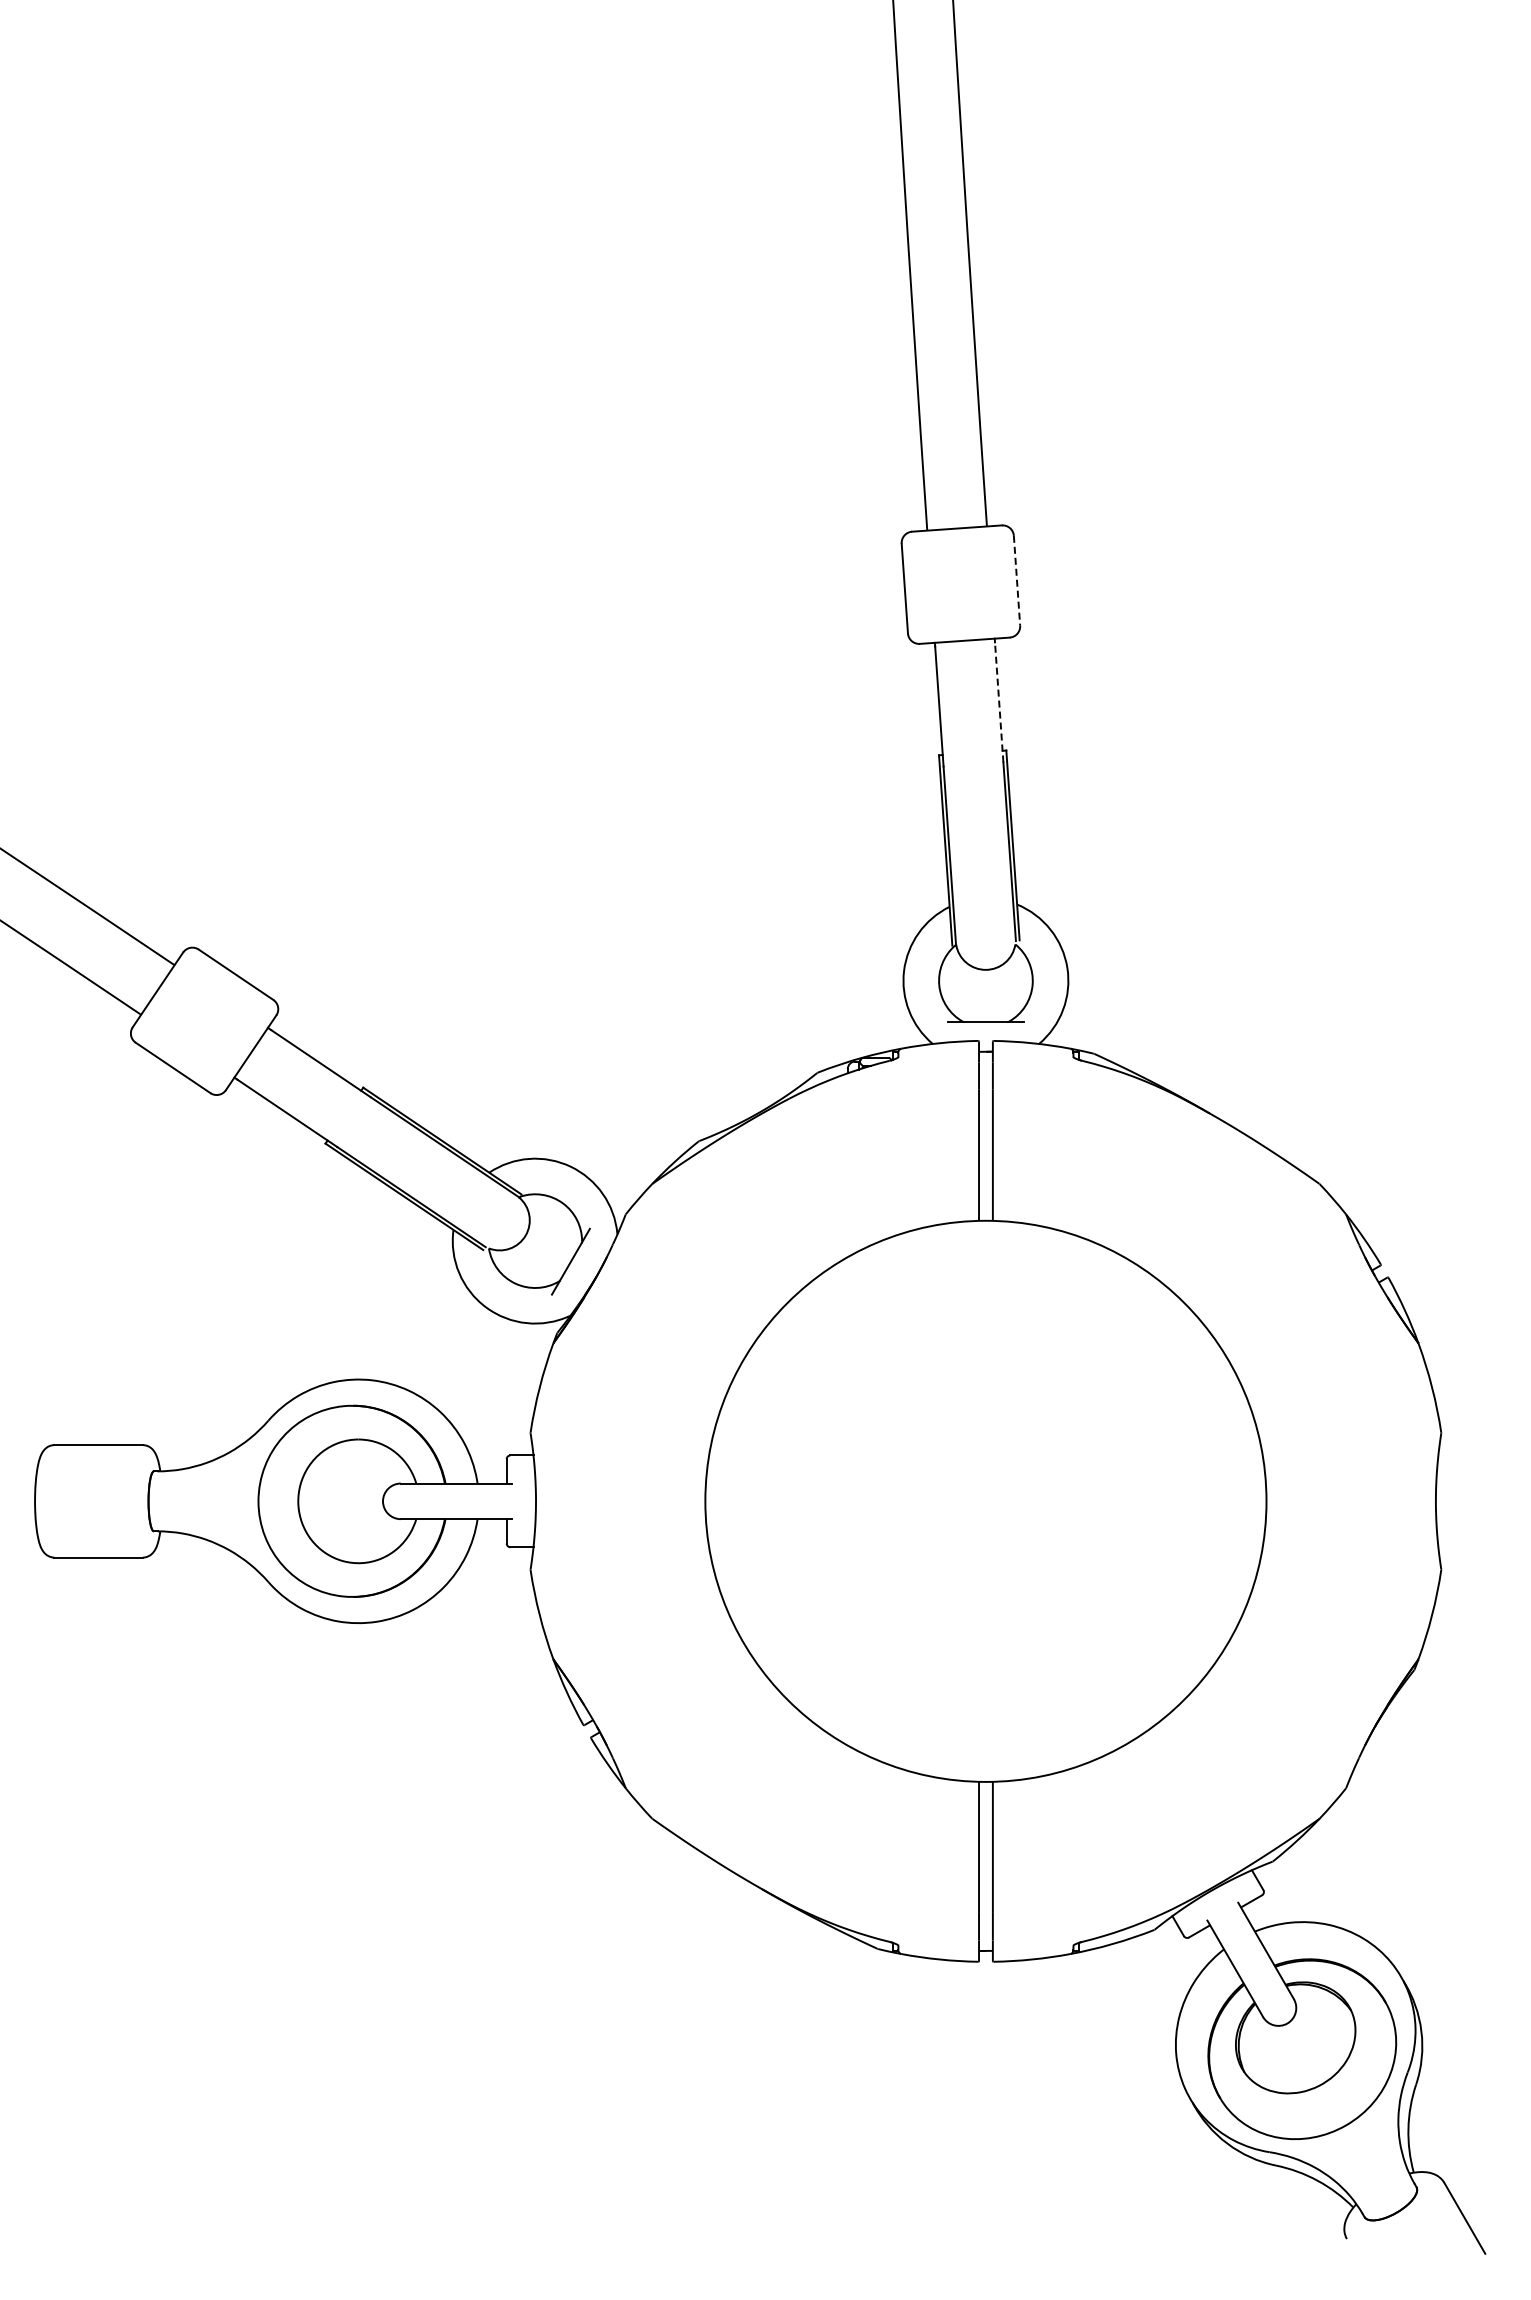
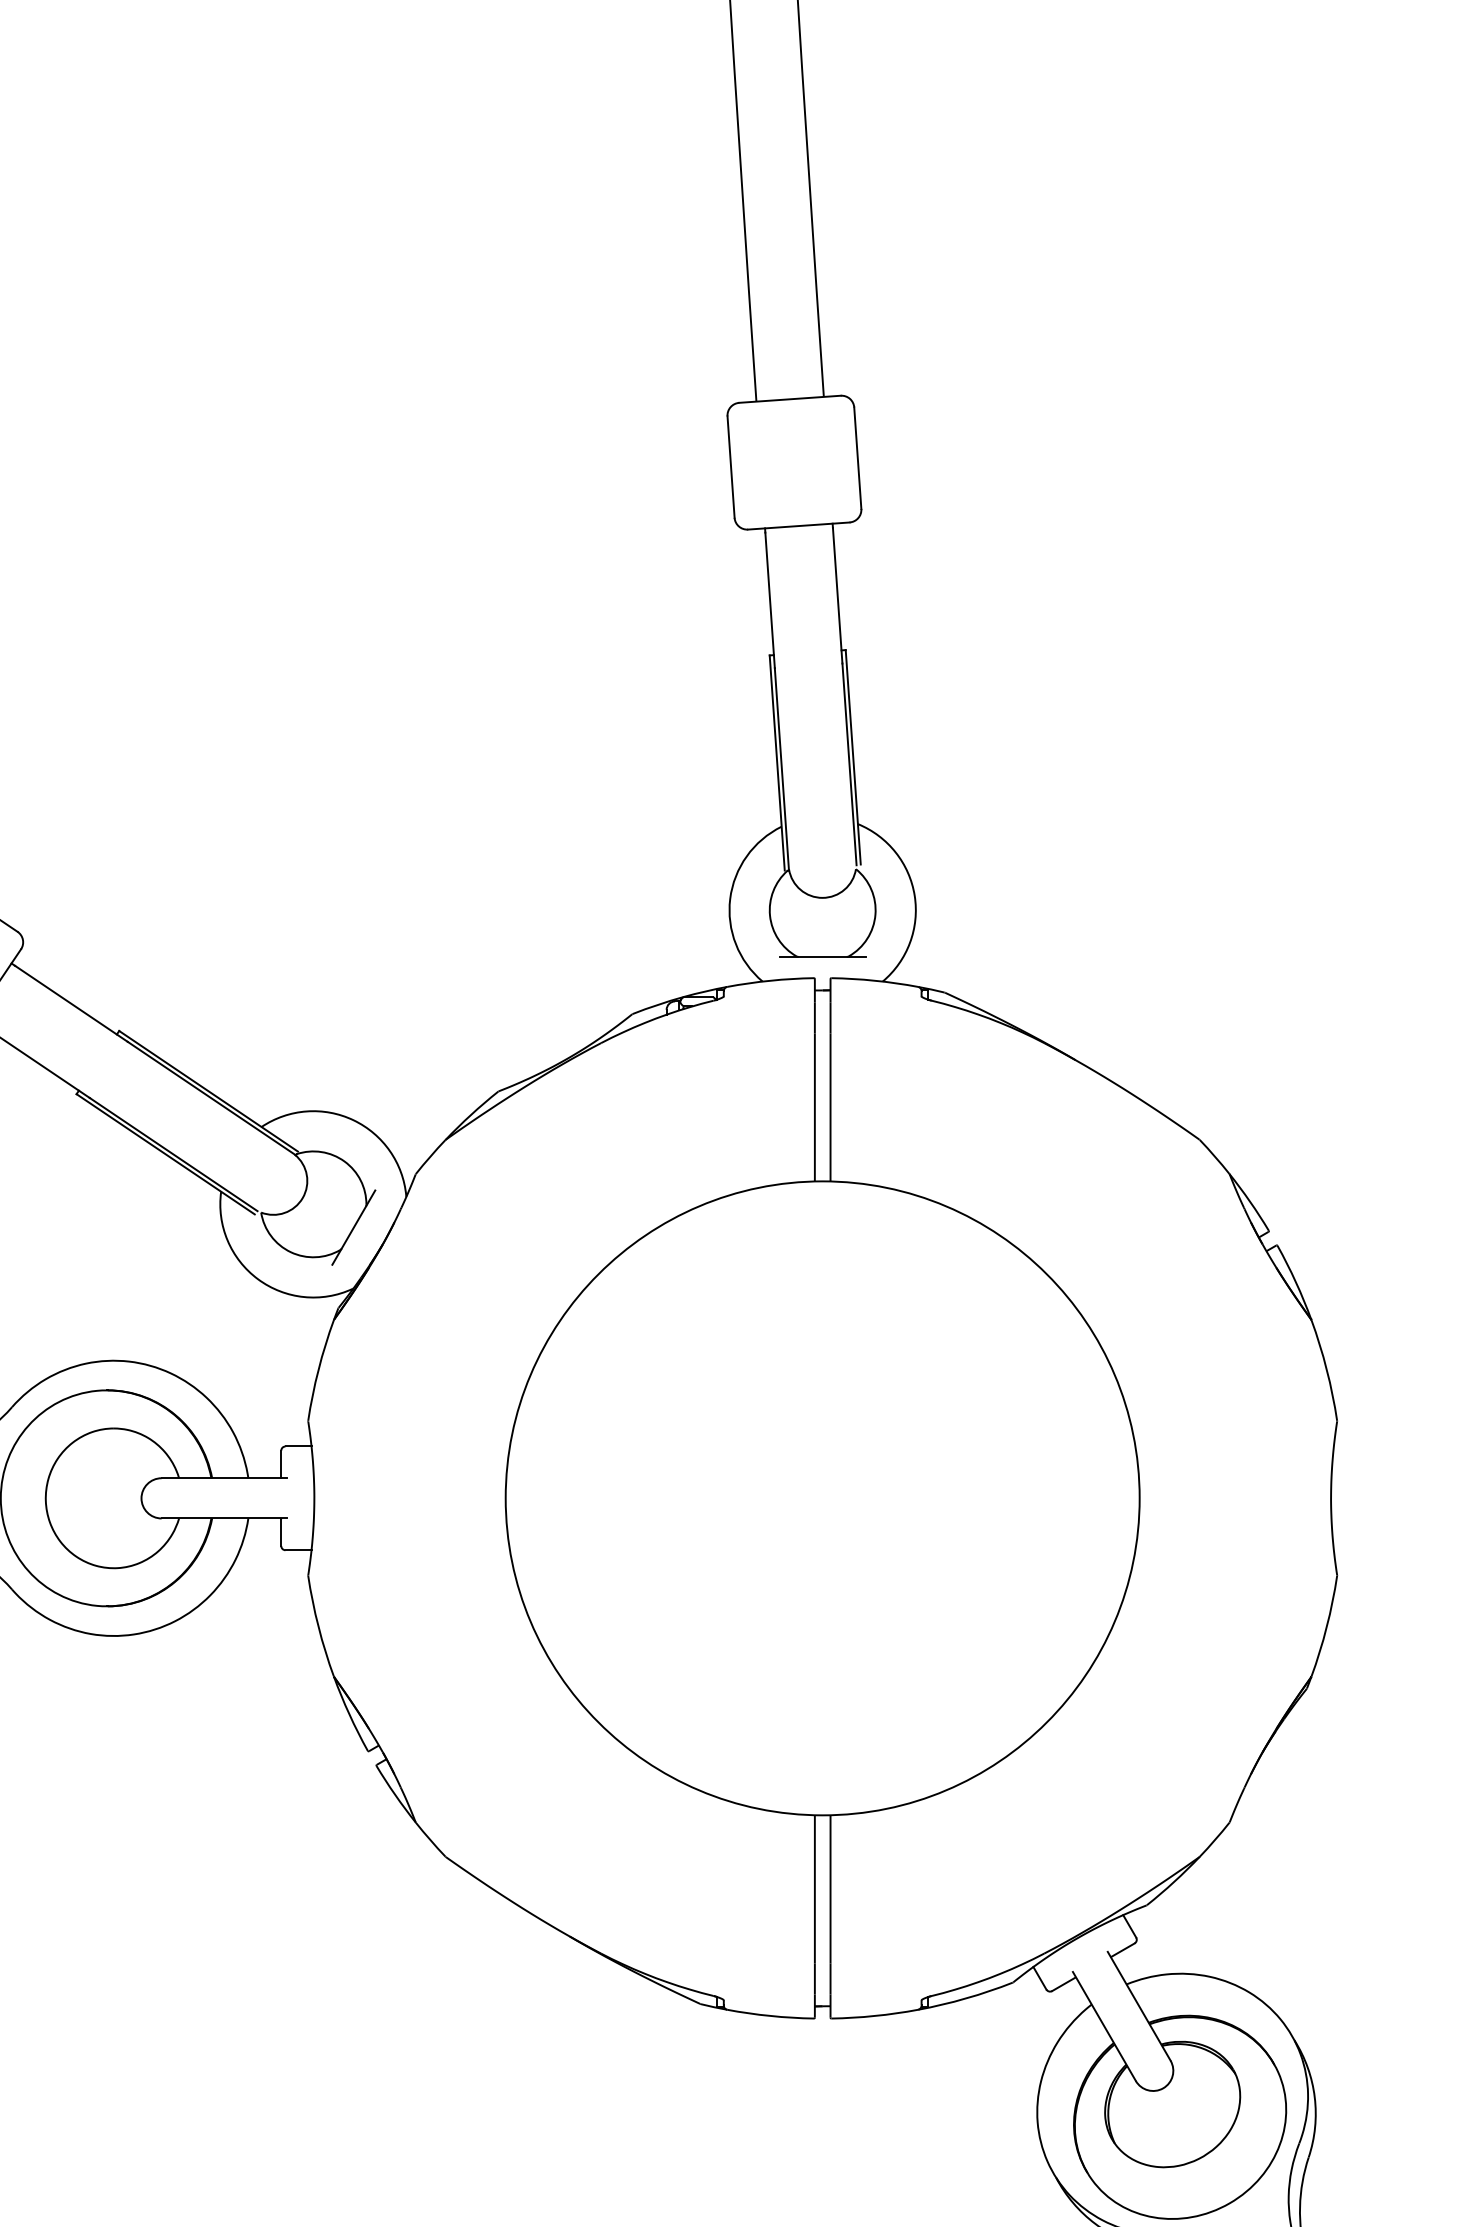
line: (1017, 580) -> (858, 457), dashed -> solid
line: (999, 701) -> (838, 594), dashed -> solid

